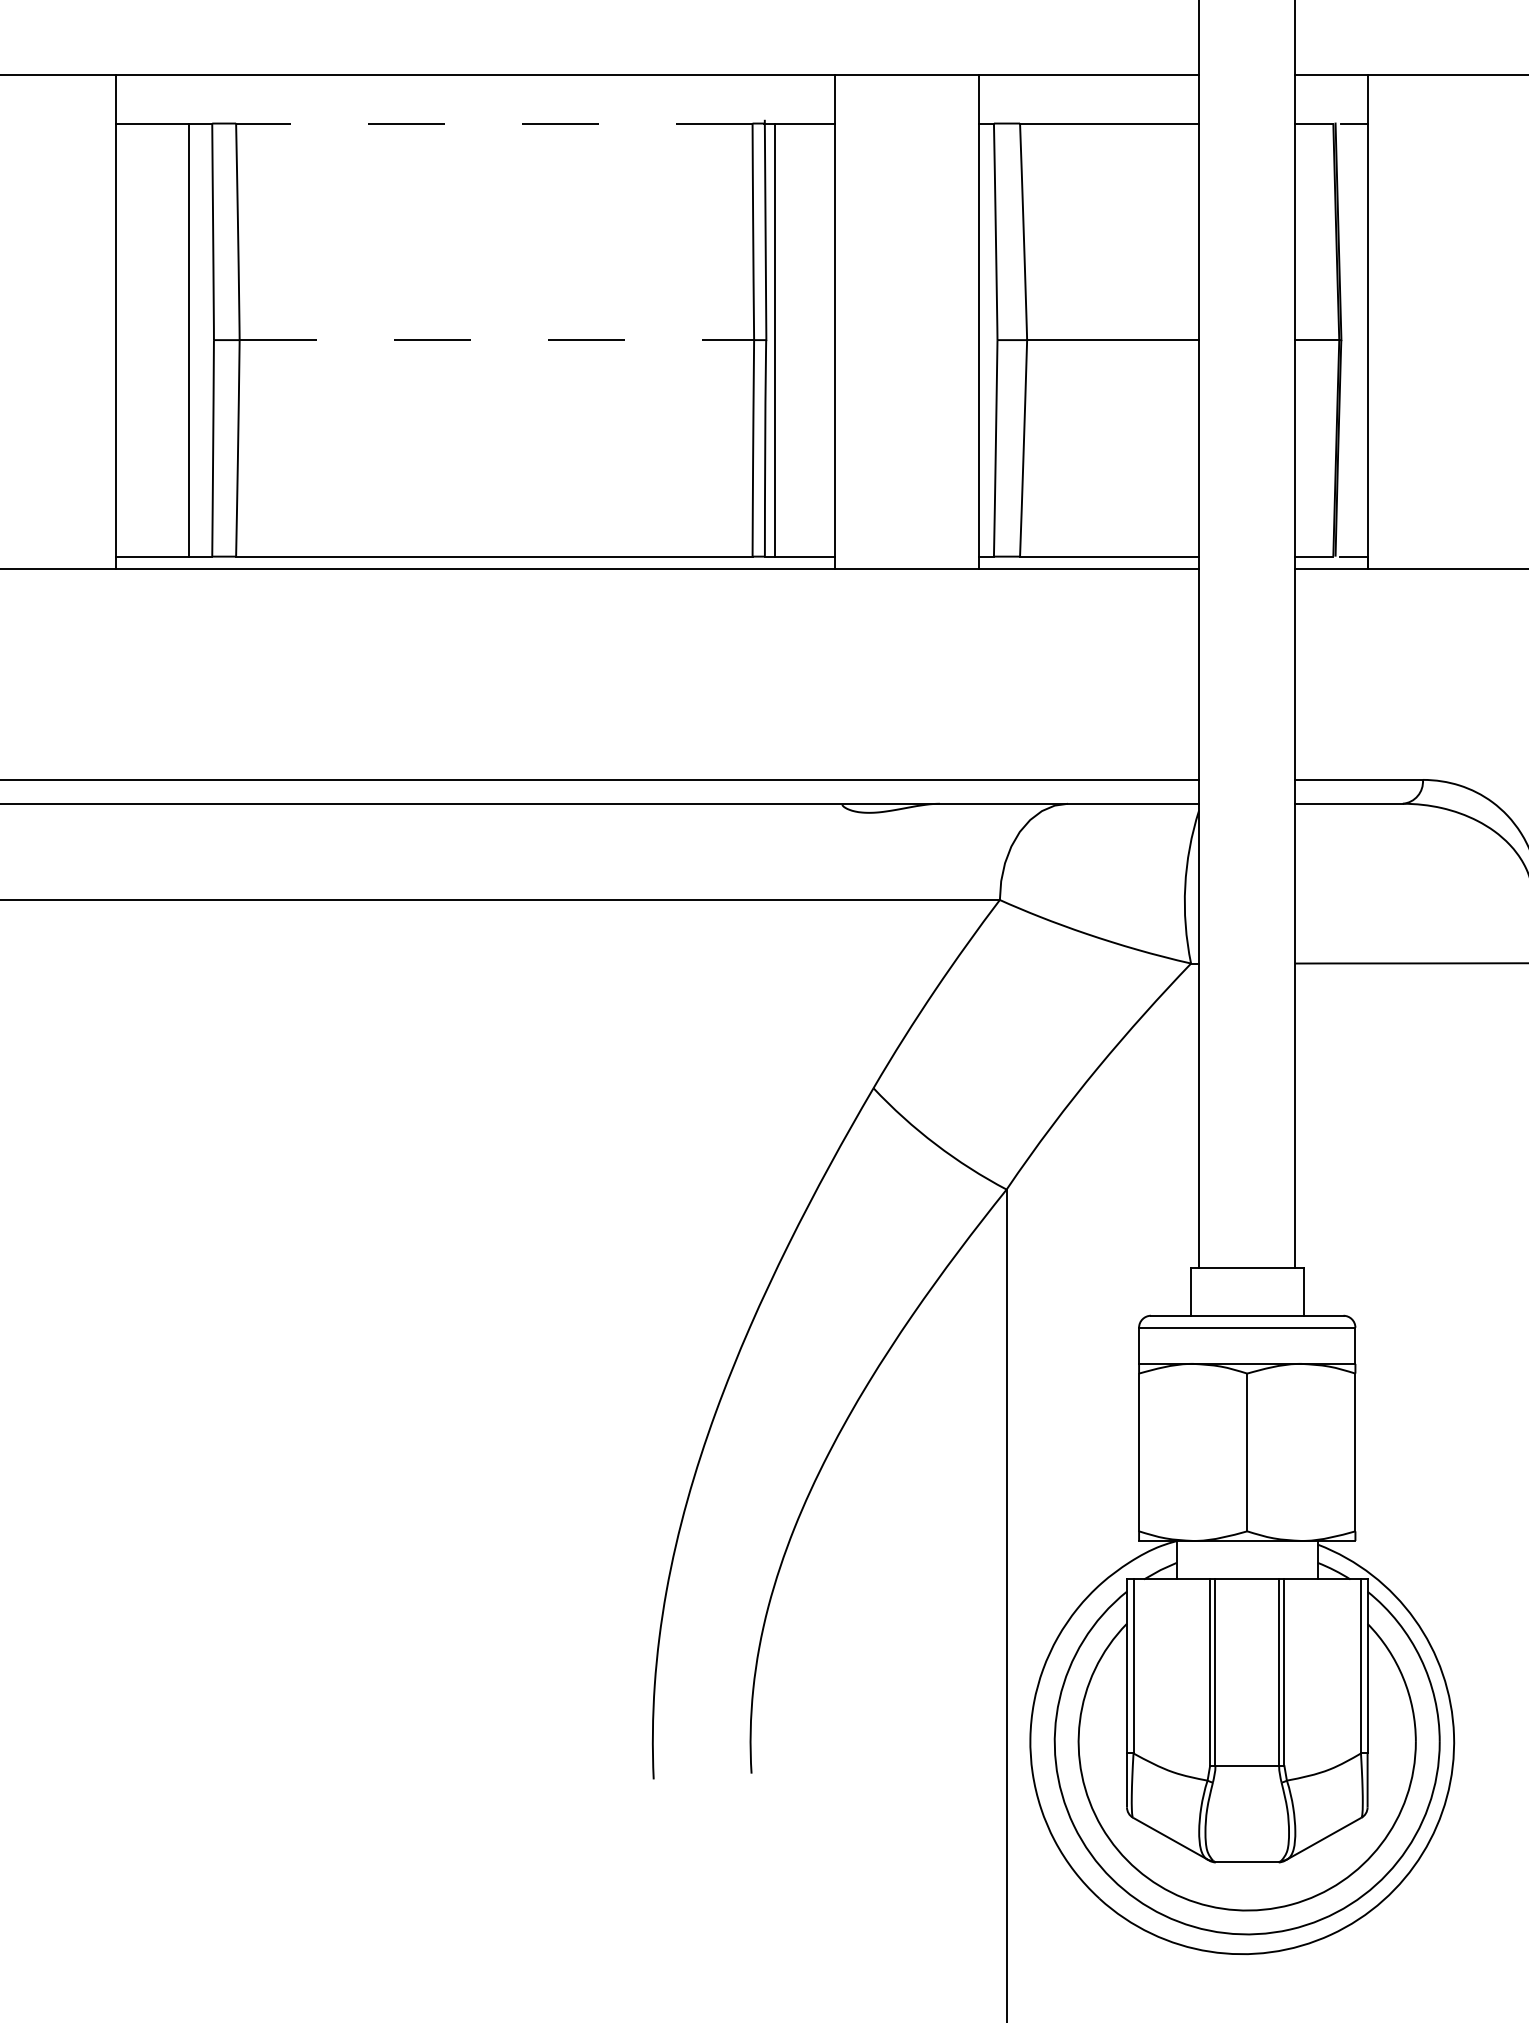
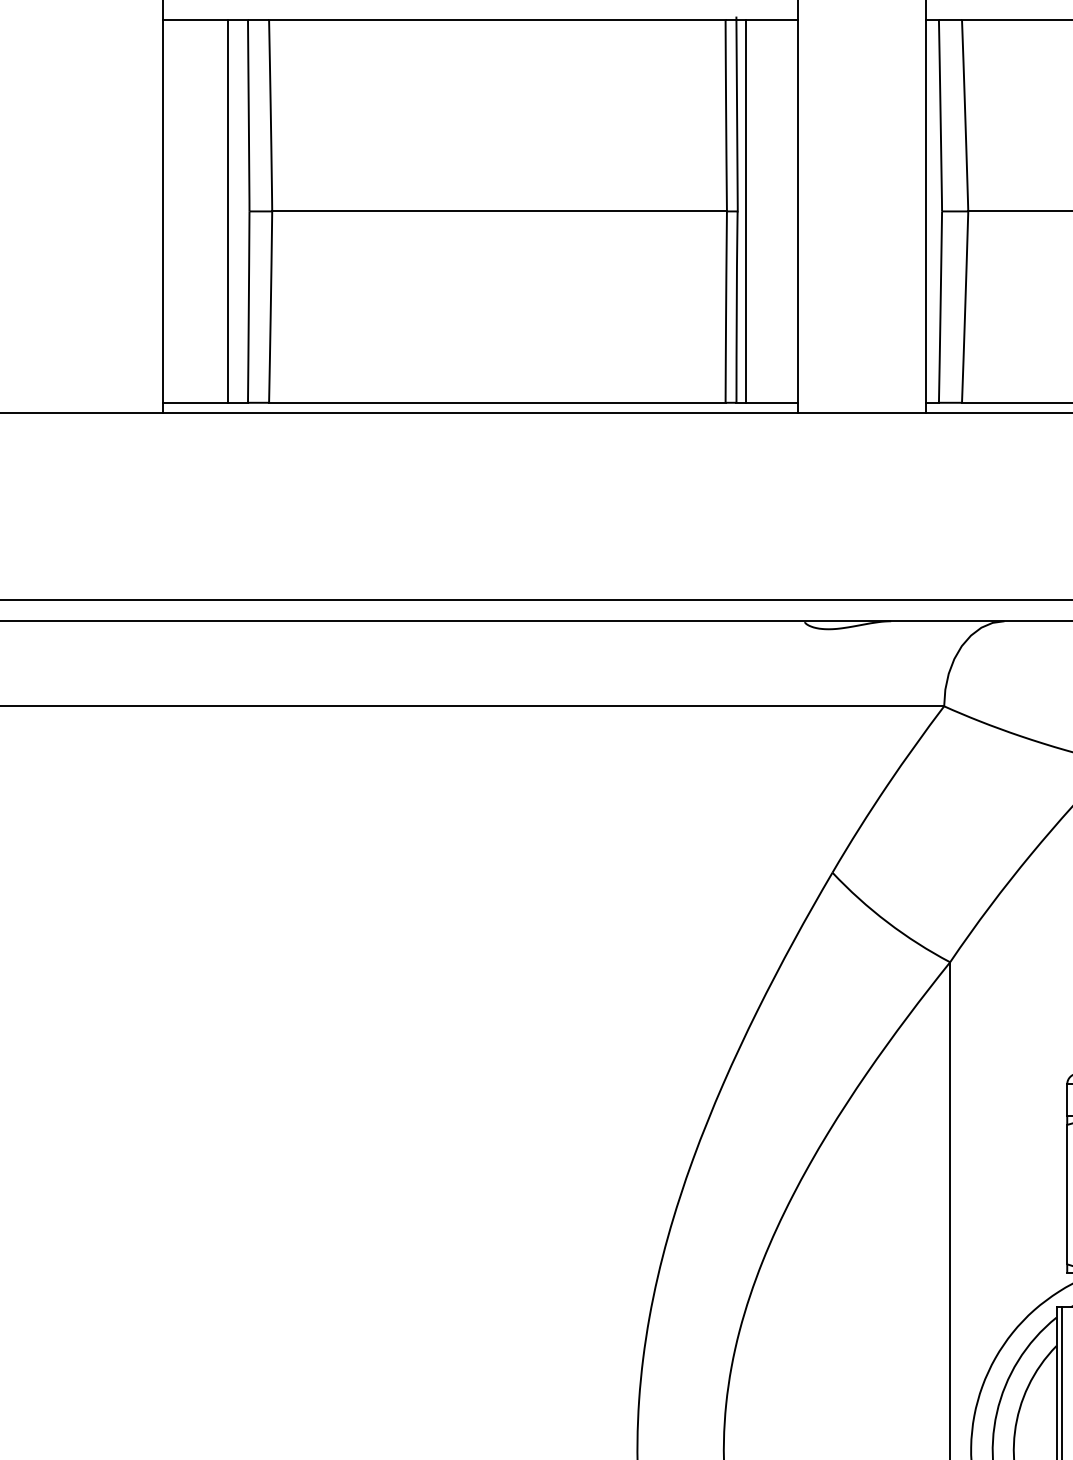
line: (493, 123) -> (496, 19), dashed -> solid
line: (497, 340) -> (500, 211), dashed -> solid

